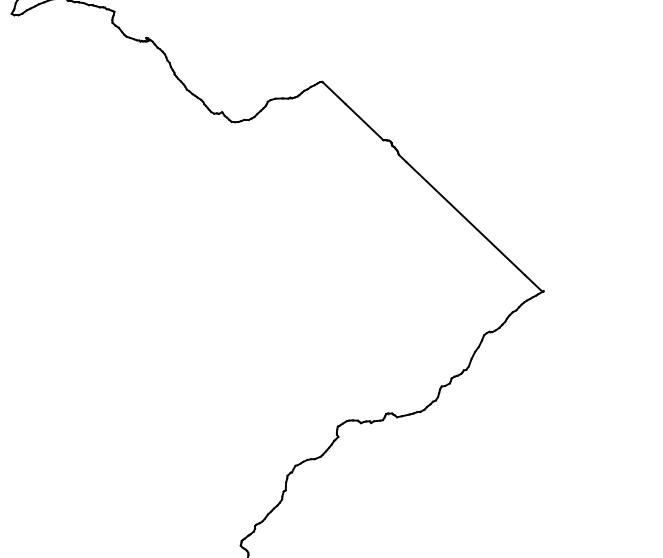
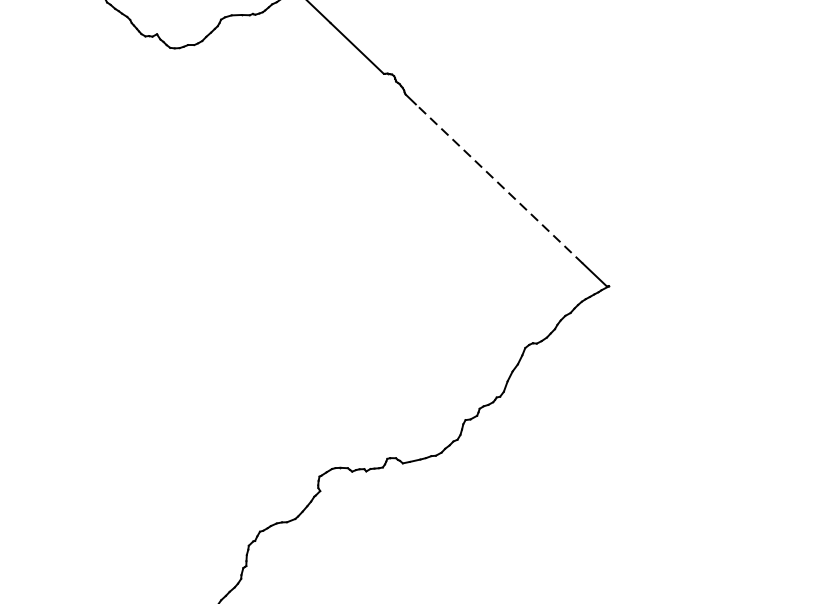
line: (465, 218) -> (499, 183), solid -> dashed

